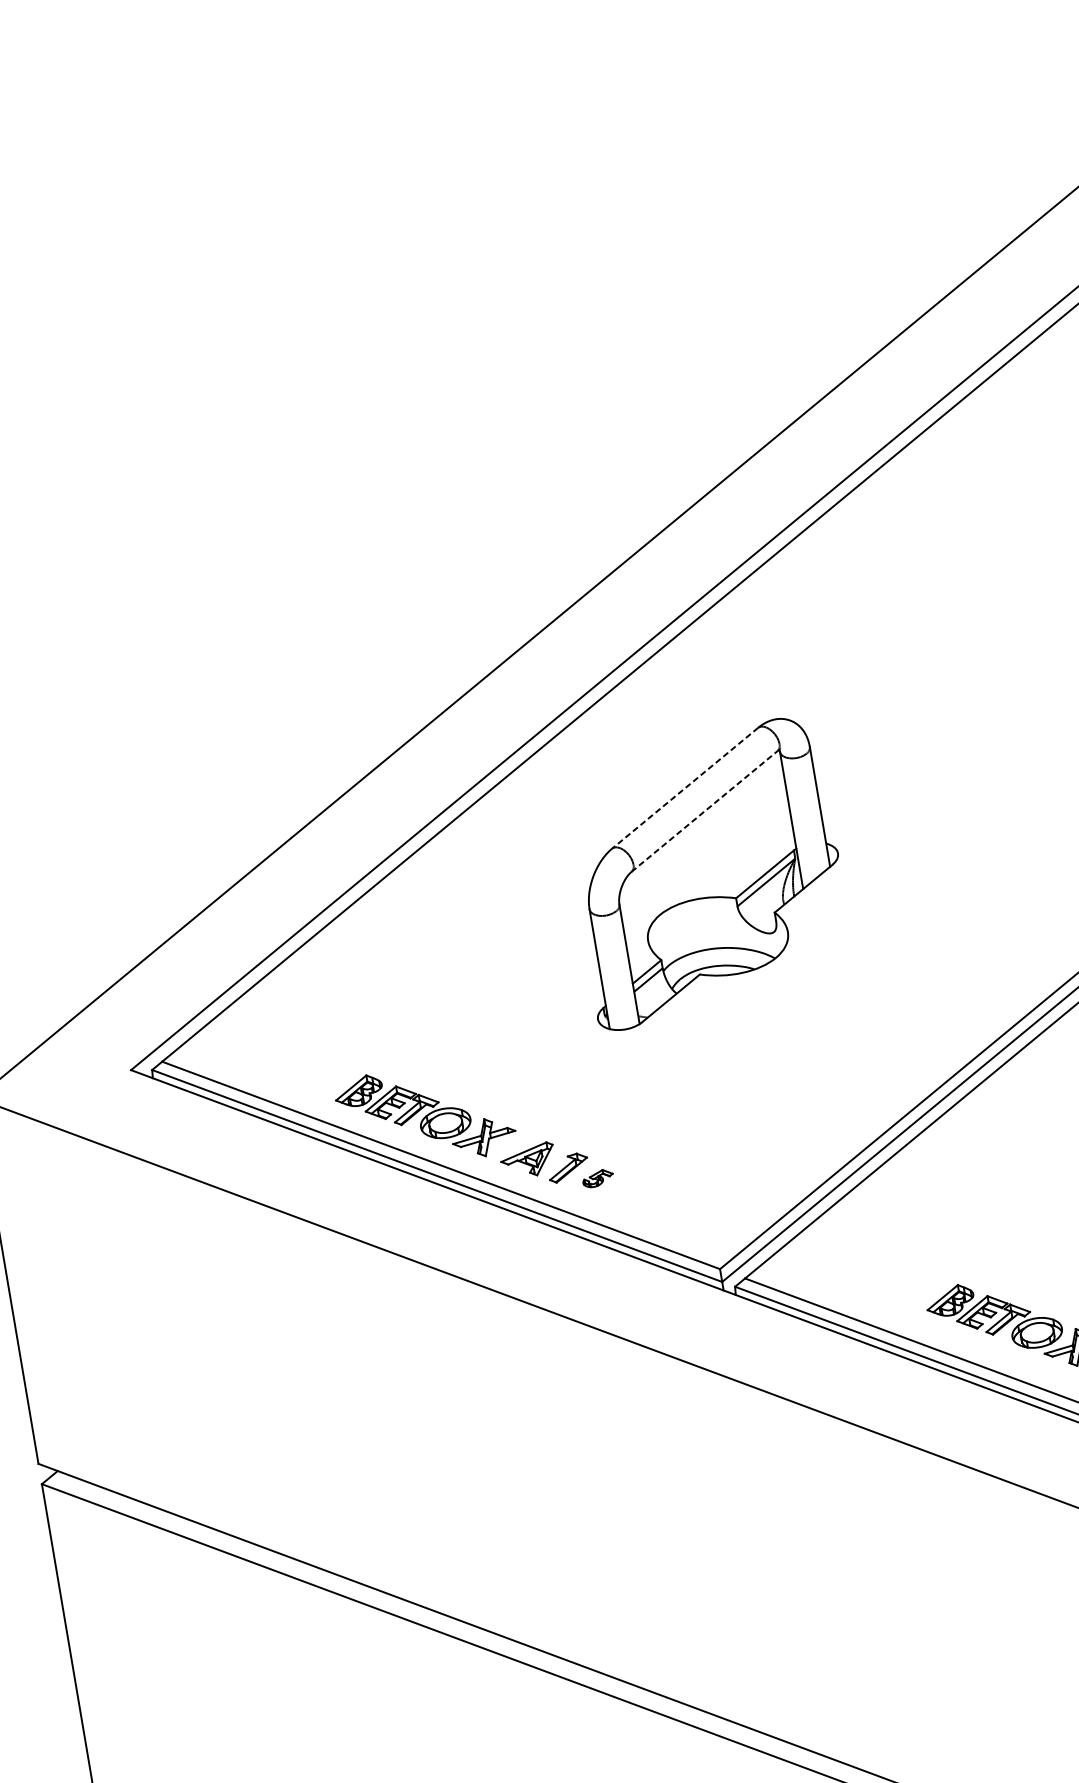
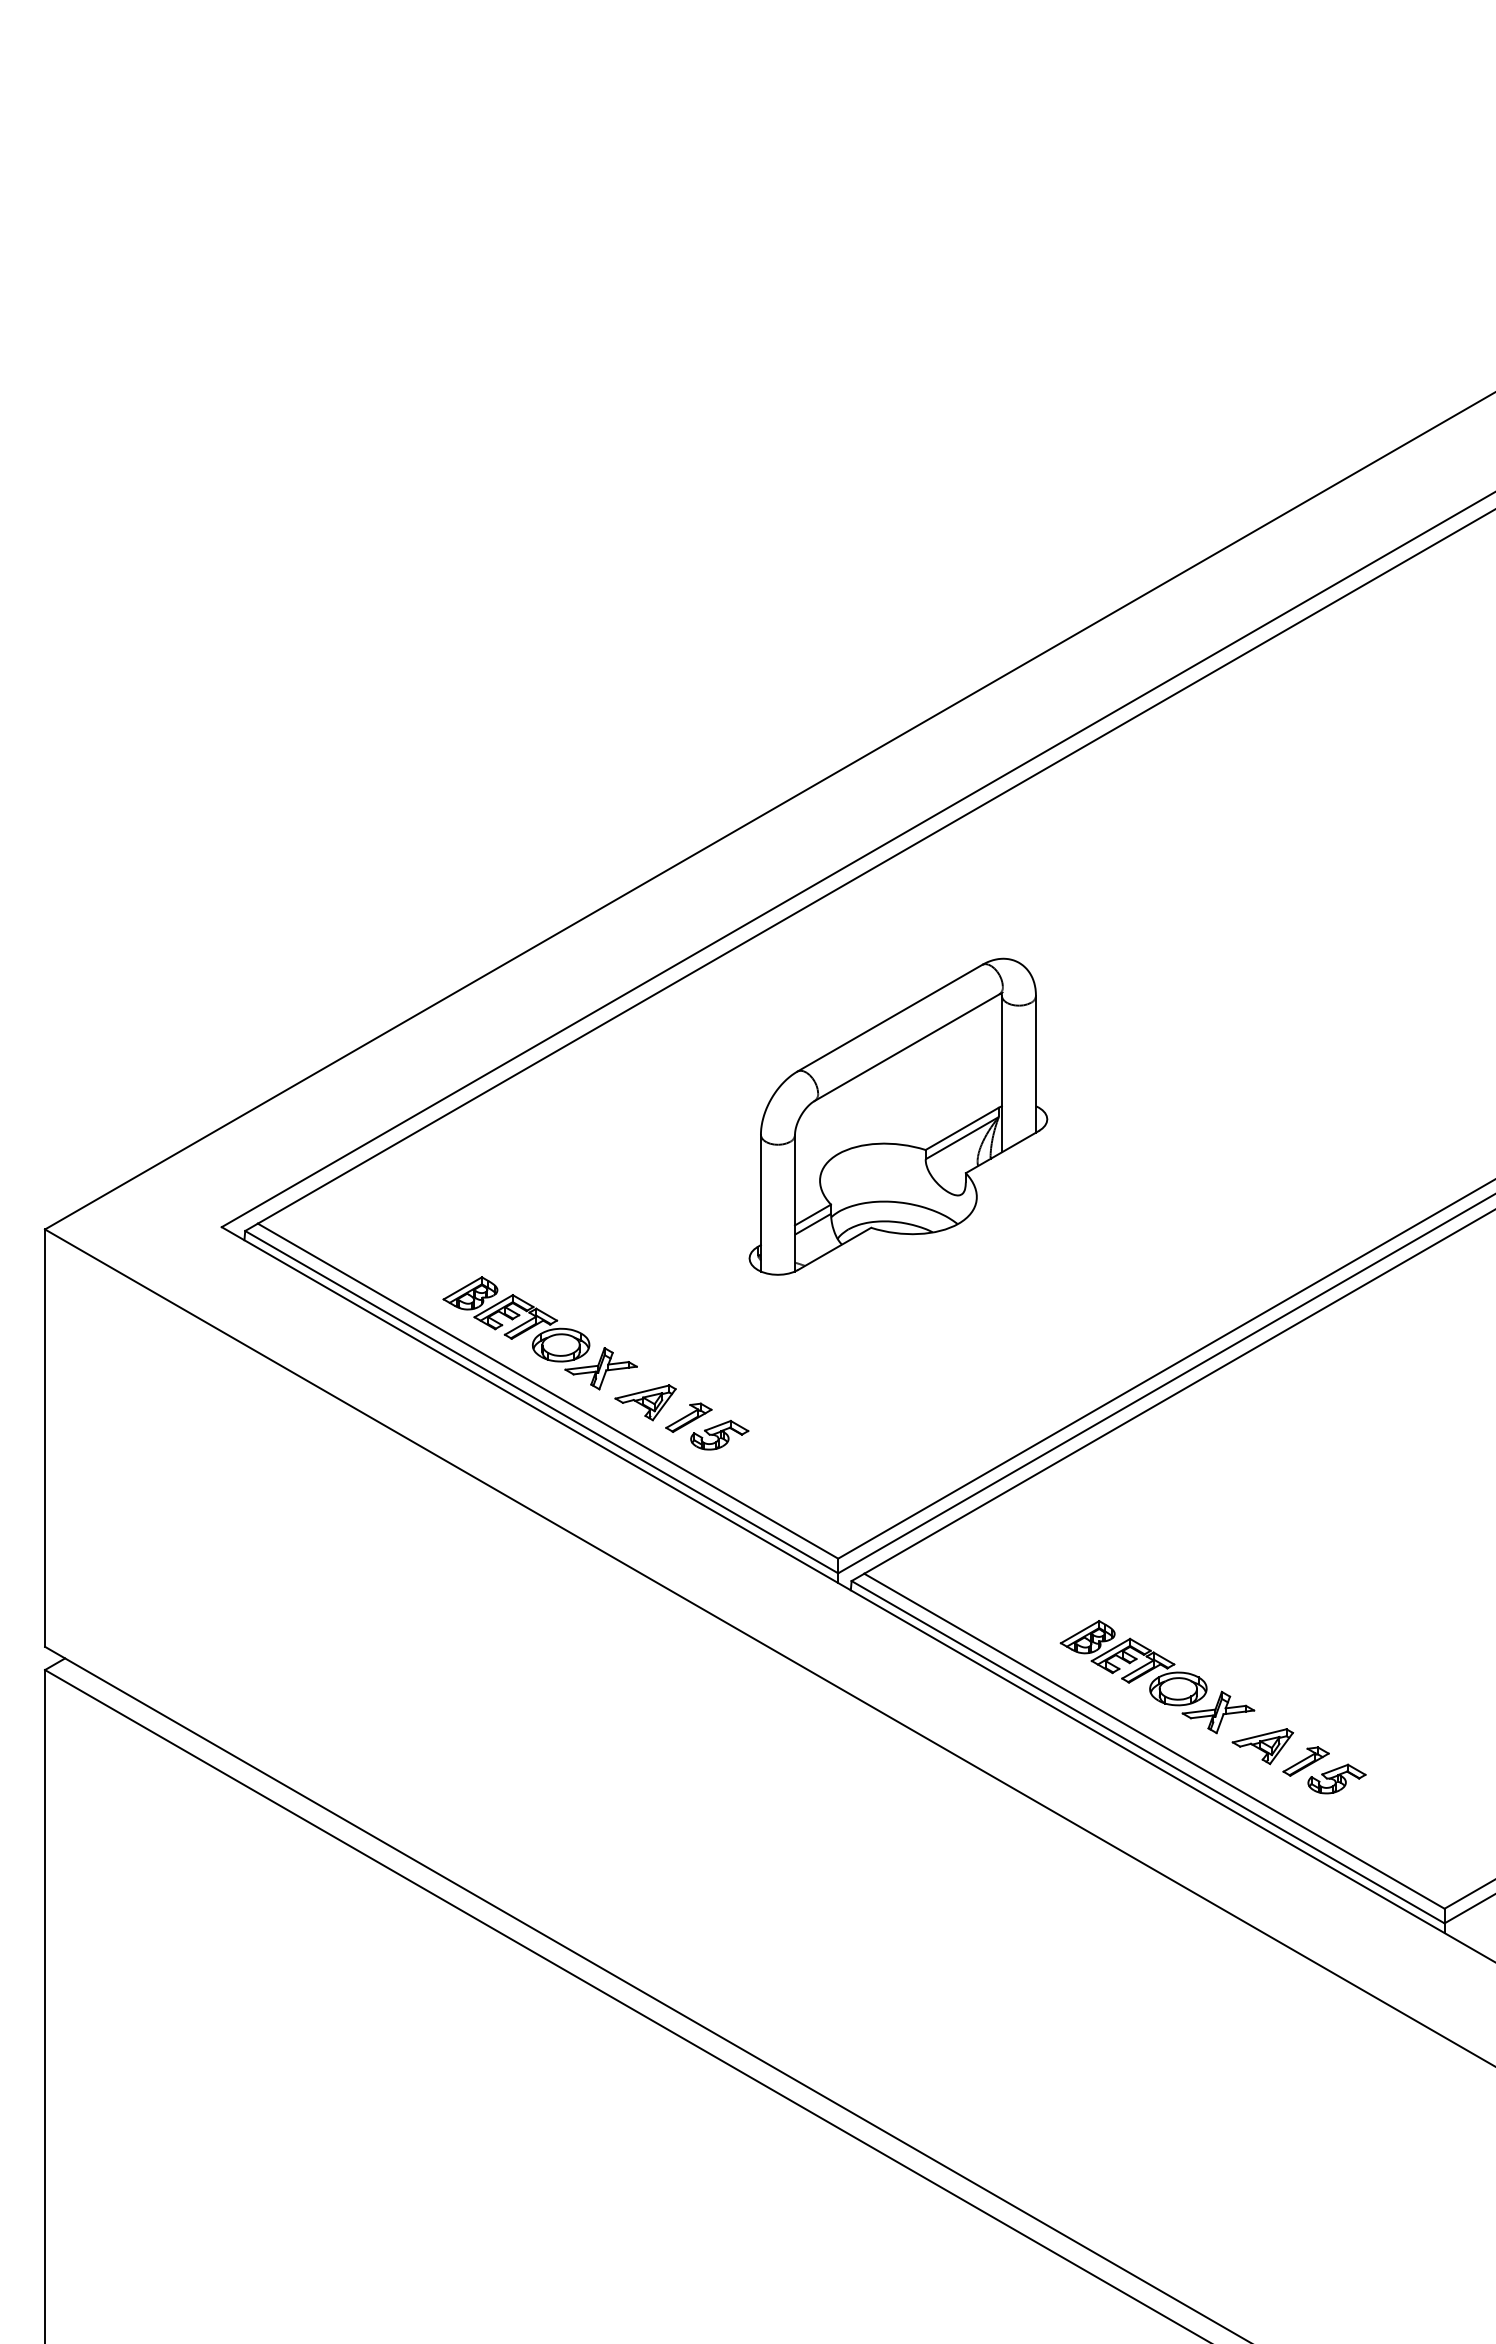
line: (684, 788) -> (889, 1018), dashed -> solid
line: (704, 811) -> (906, 1047), dashed -> solid
part: (597, 1177) -> (719, 1434), size x1.67

